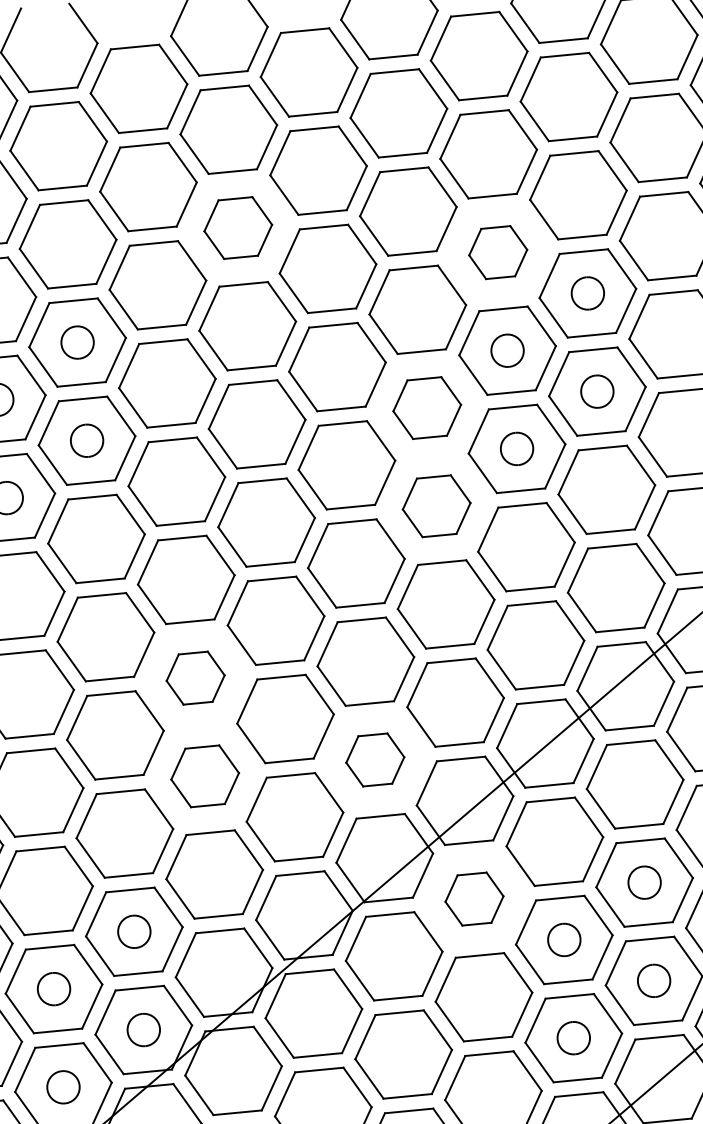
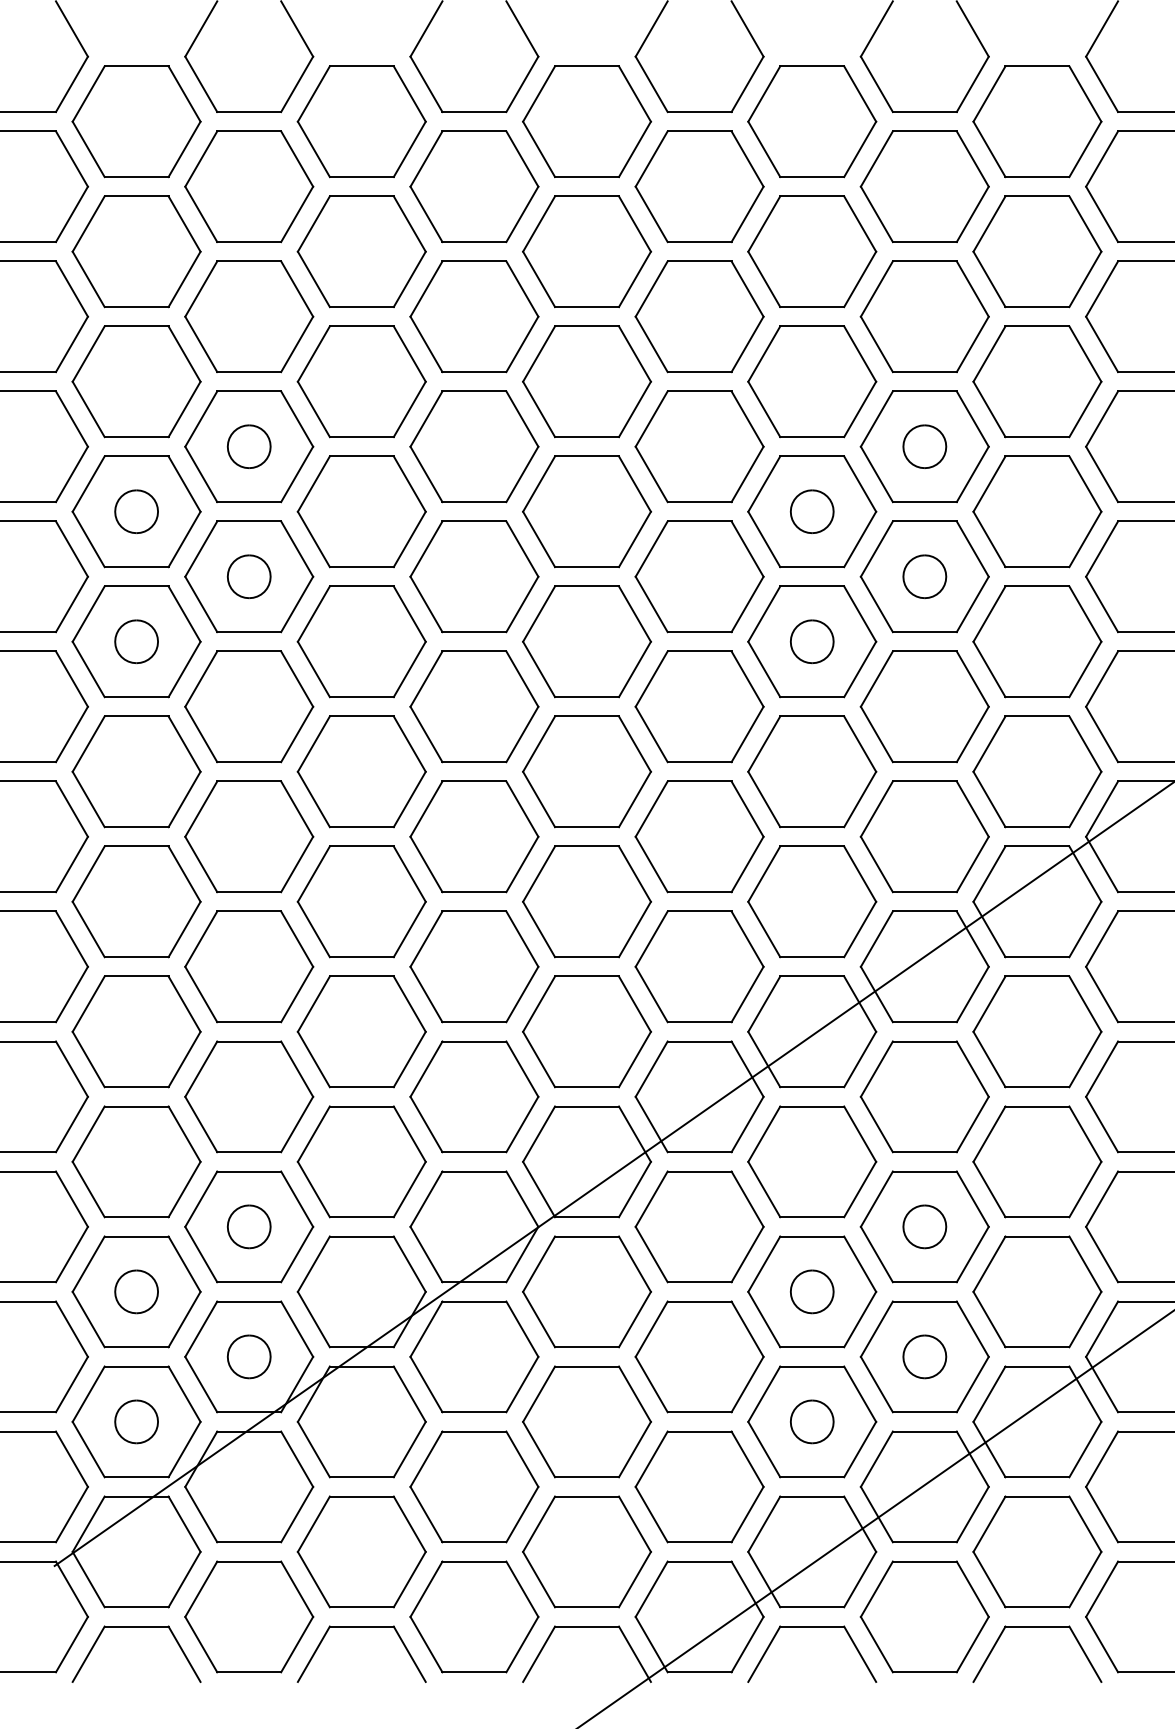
part: (238, 227) -> (474, 316), size x1.43
part: (498, 252) -> (812, 381), size x1.67
part: (427, 407) -> (699, 576), size x1.43
part: (436, 506) -> (699, 706), size x1.43
part: (195, 677) -> (361, 901), size x1.67
part: (374, 759) -> (586, 1031), size x1.67
part: (204, 776) -> (361, 1031), size x1.43
part: (474, 898) -> (699, 1226), size x1.67

